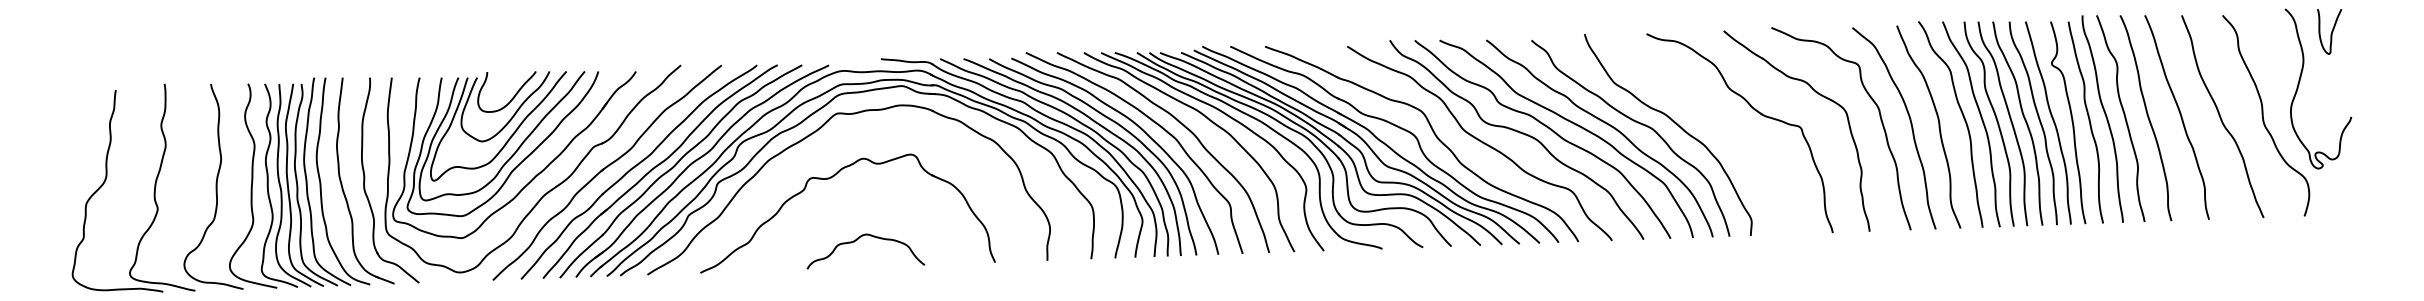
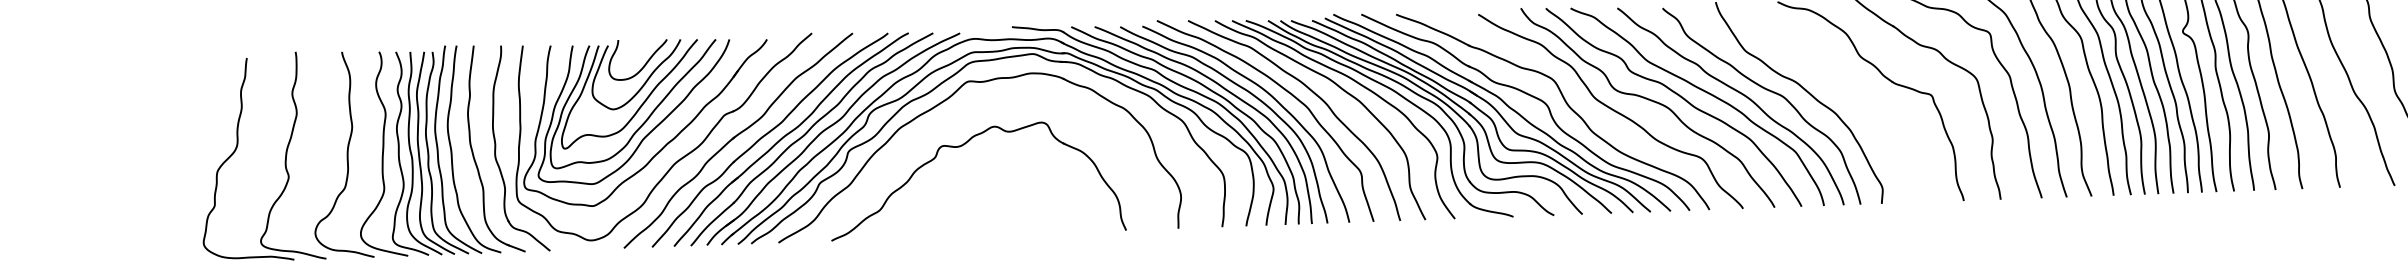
curve: (857, 240) -> (988, 208), removed

